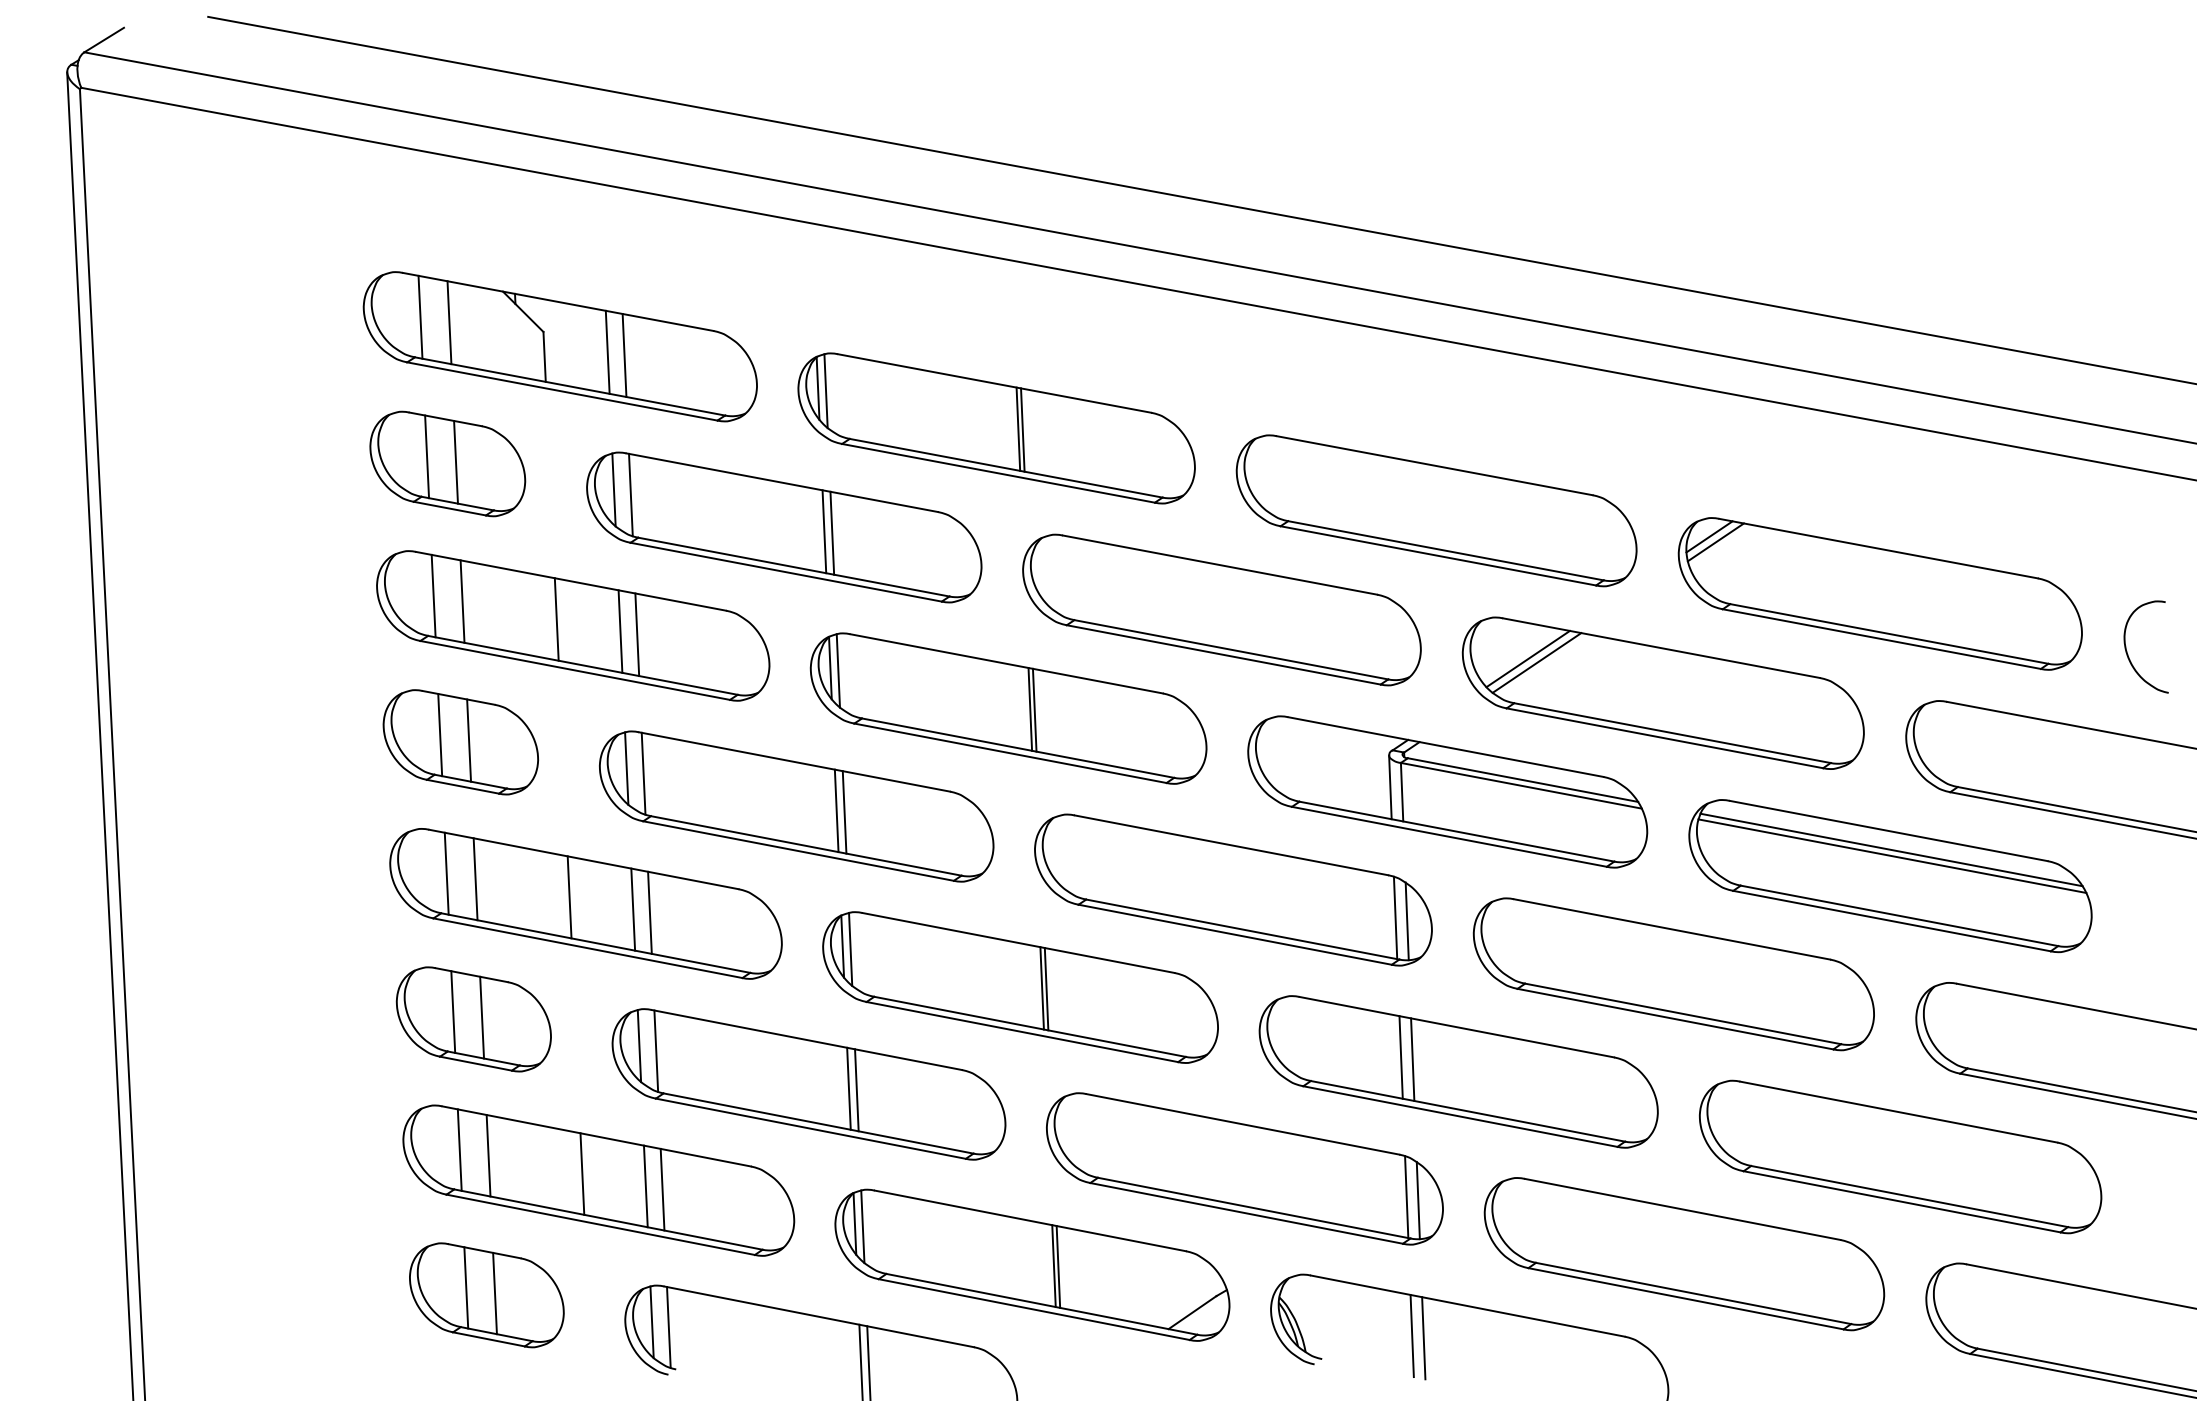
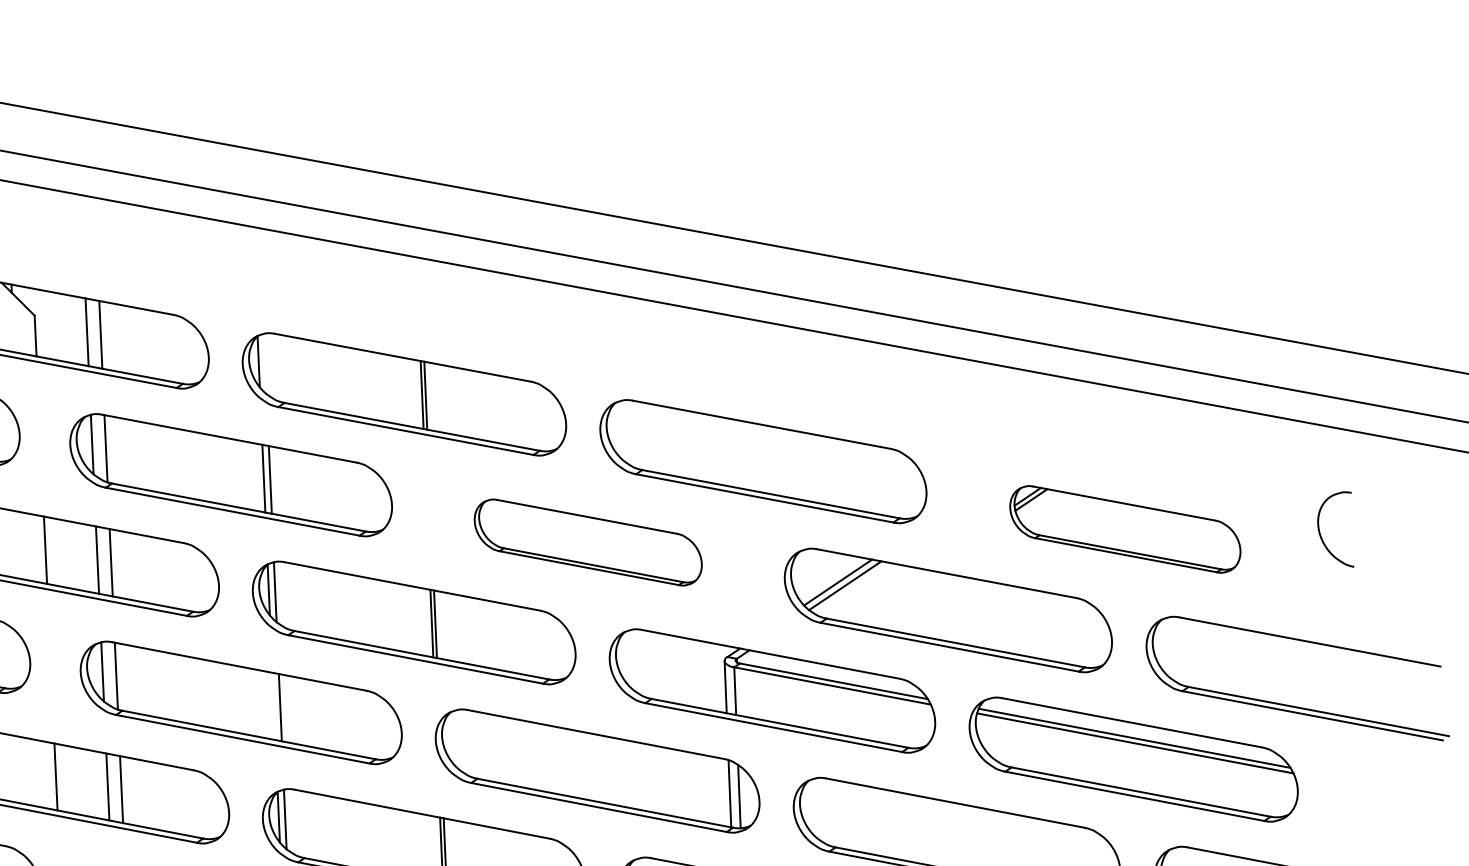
line: (825, 391) -> (264, 364), removed
part: (1879, 593) -> (1124, 529), size x0.7
part: (1221, 609) -> (587, 542), size x0.7
curve: (2127, 651) -> (1320, 533), moved
line: (836, 810) -> (273, 706), removed

